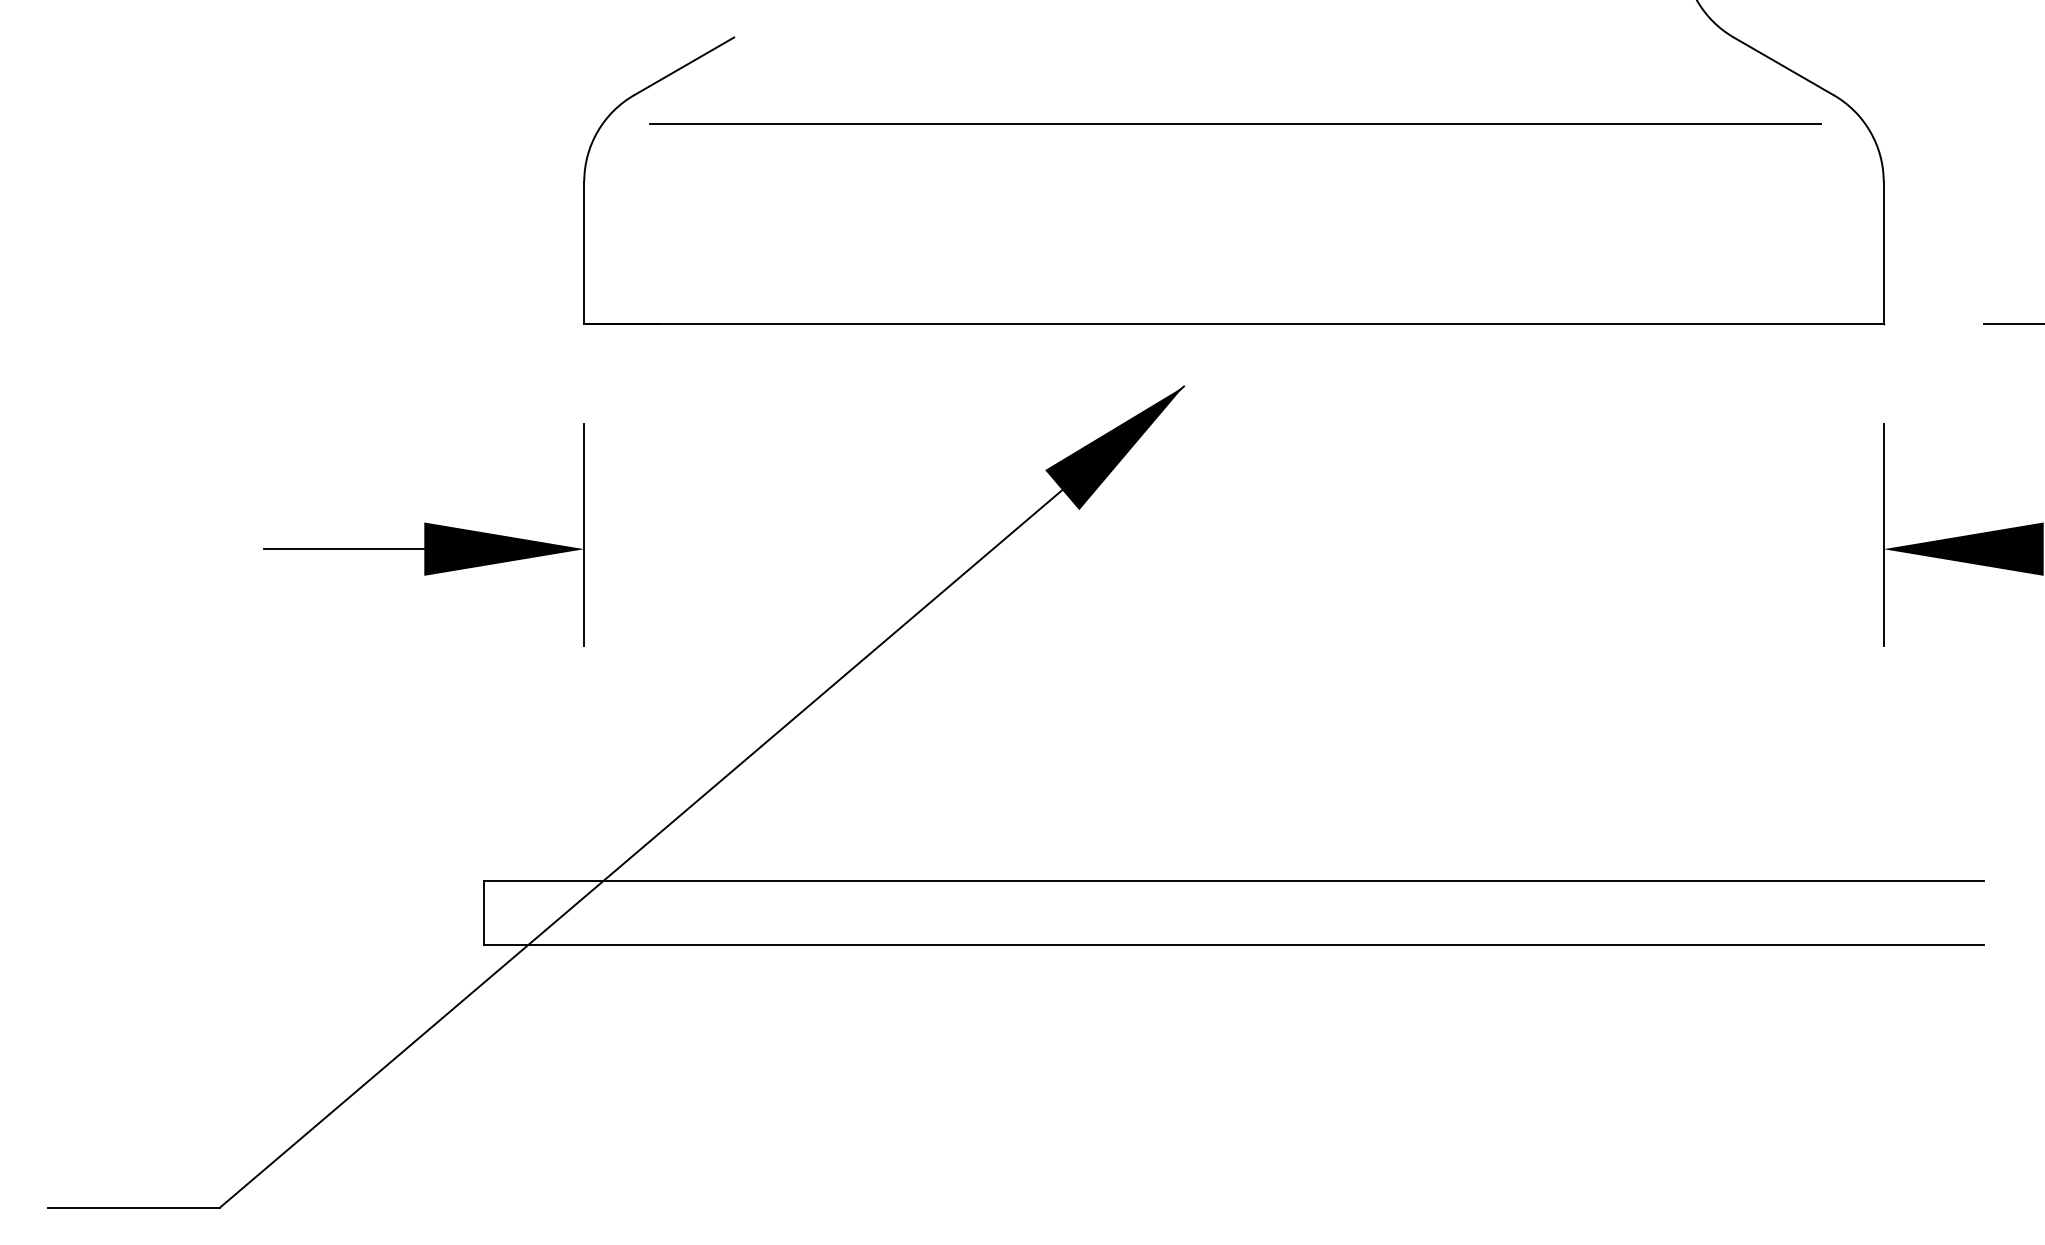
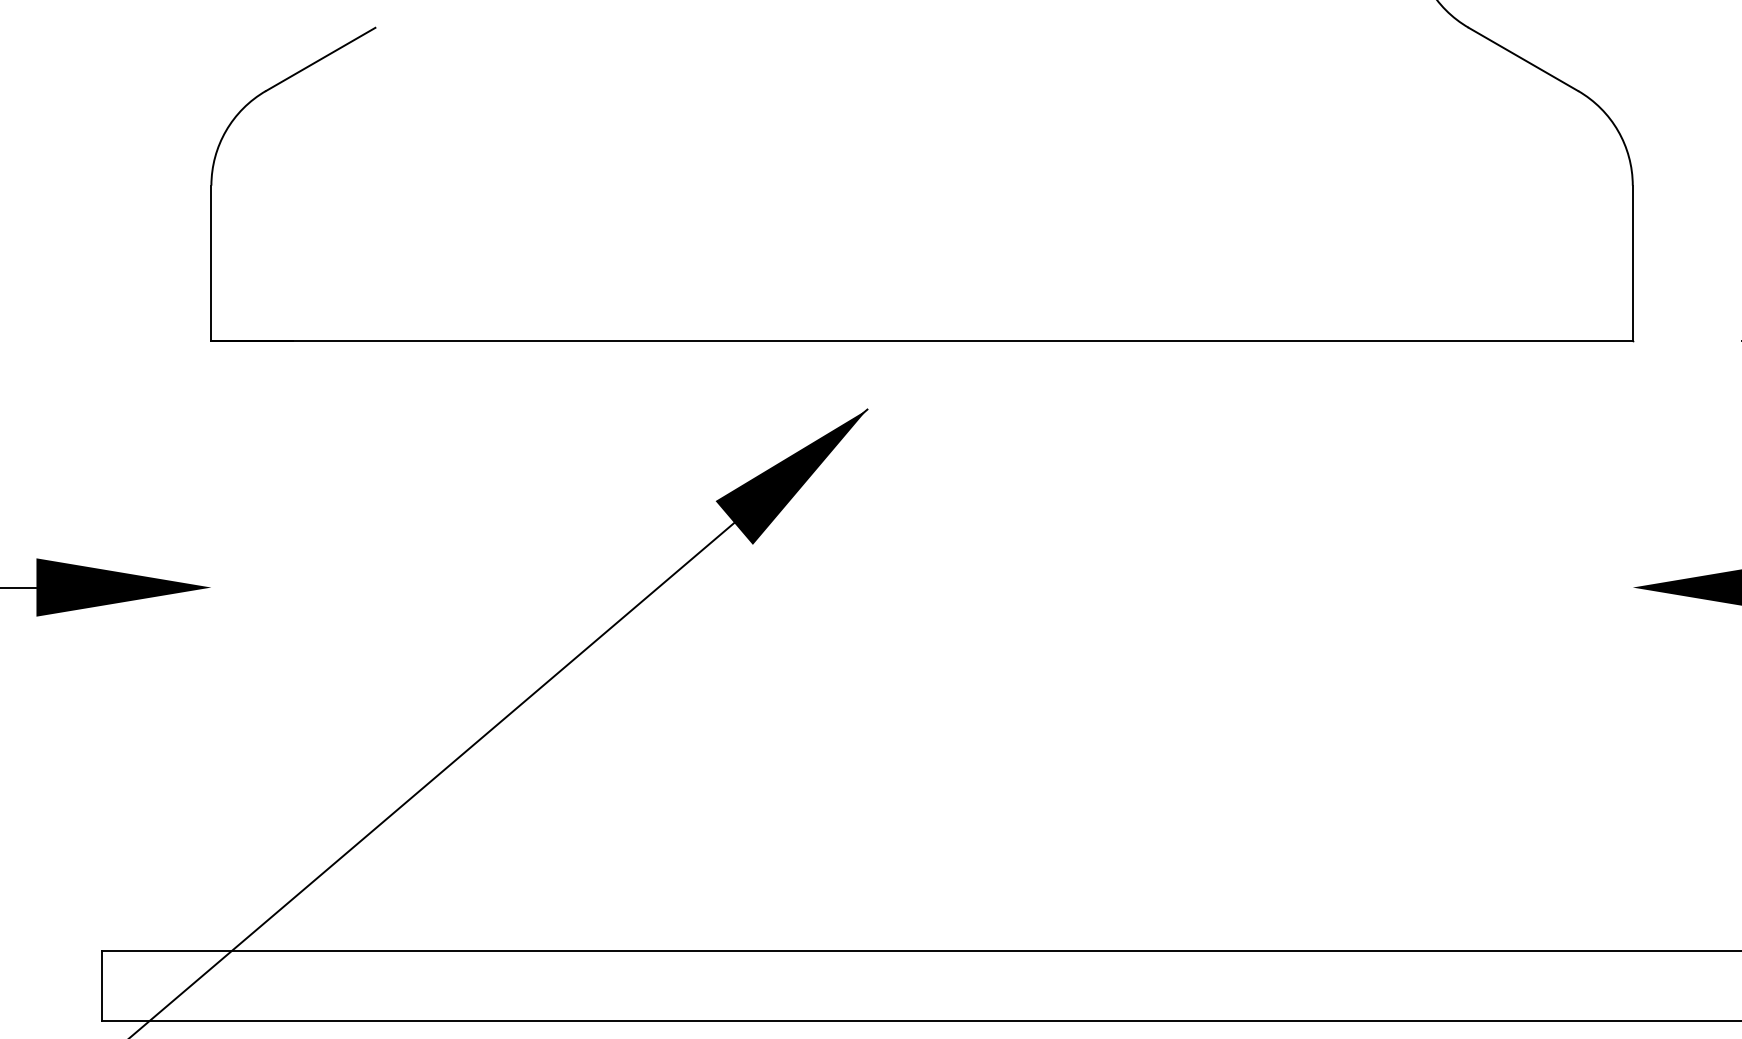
line: (1235, 124) -> (923, 123), removed
line: (584, 534) -> (211, 571), removed
line: (1883, 534) -> (1632, 571), removed

